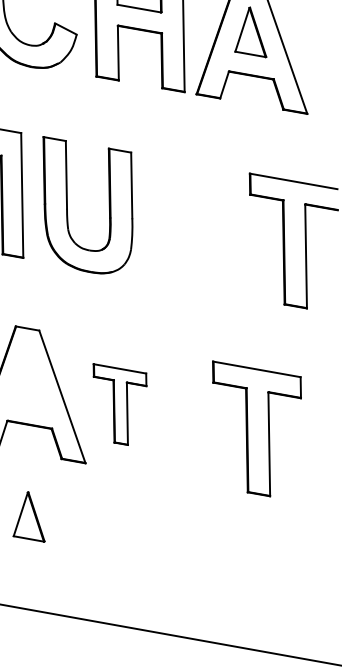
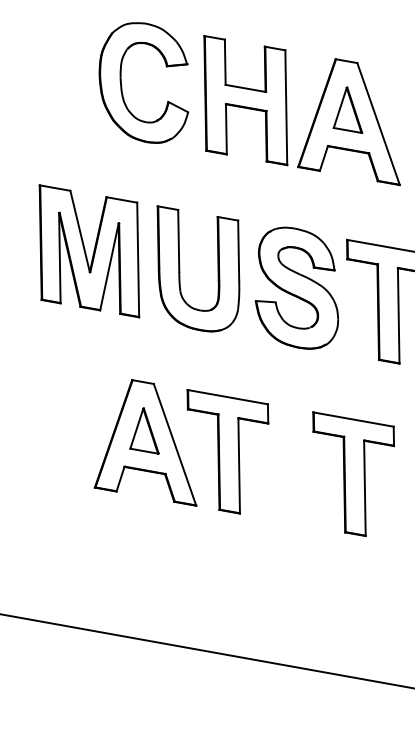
part: (194, 225) -> (296, 287), added
part: (119, 404) -> (227, 451), size x1.67
part: (29, 516) -> (144, 430), moved

